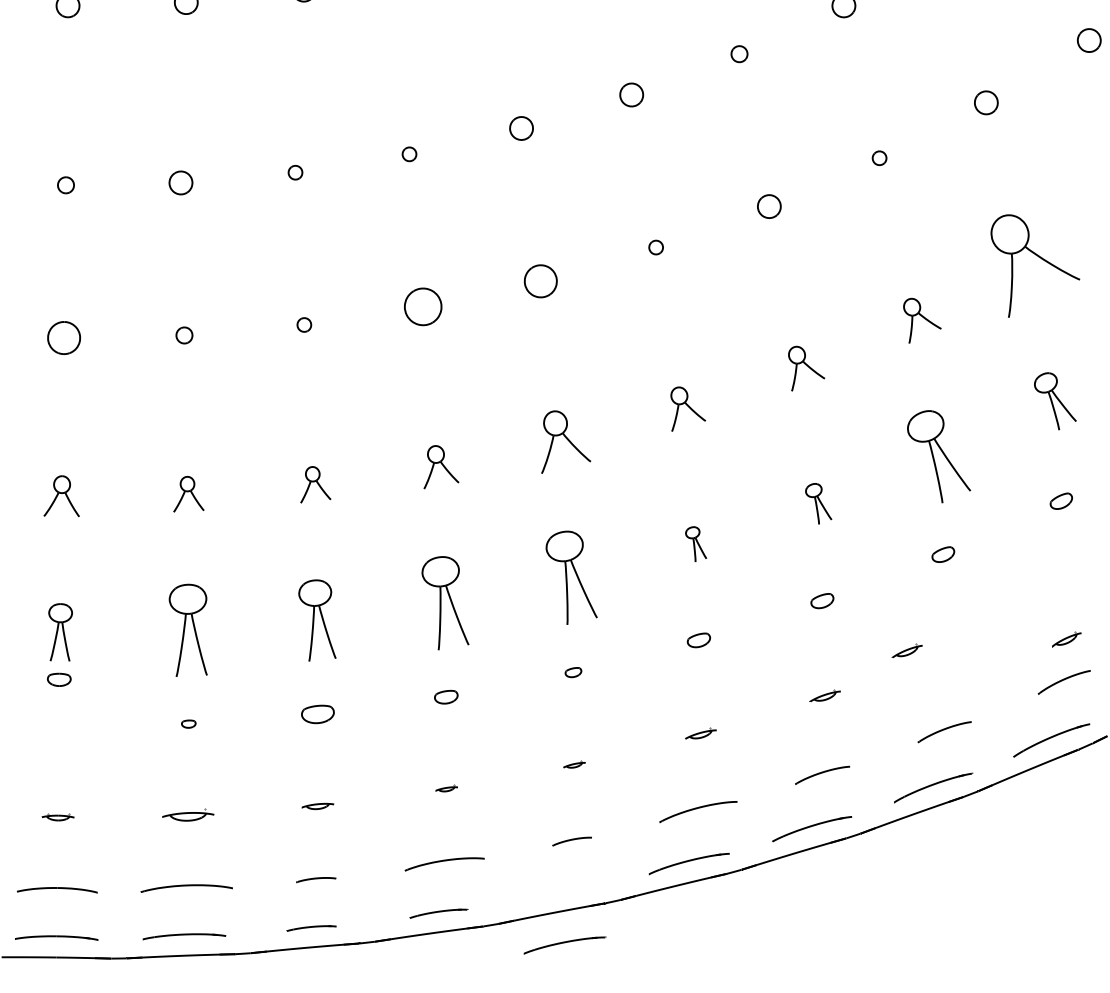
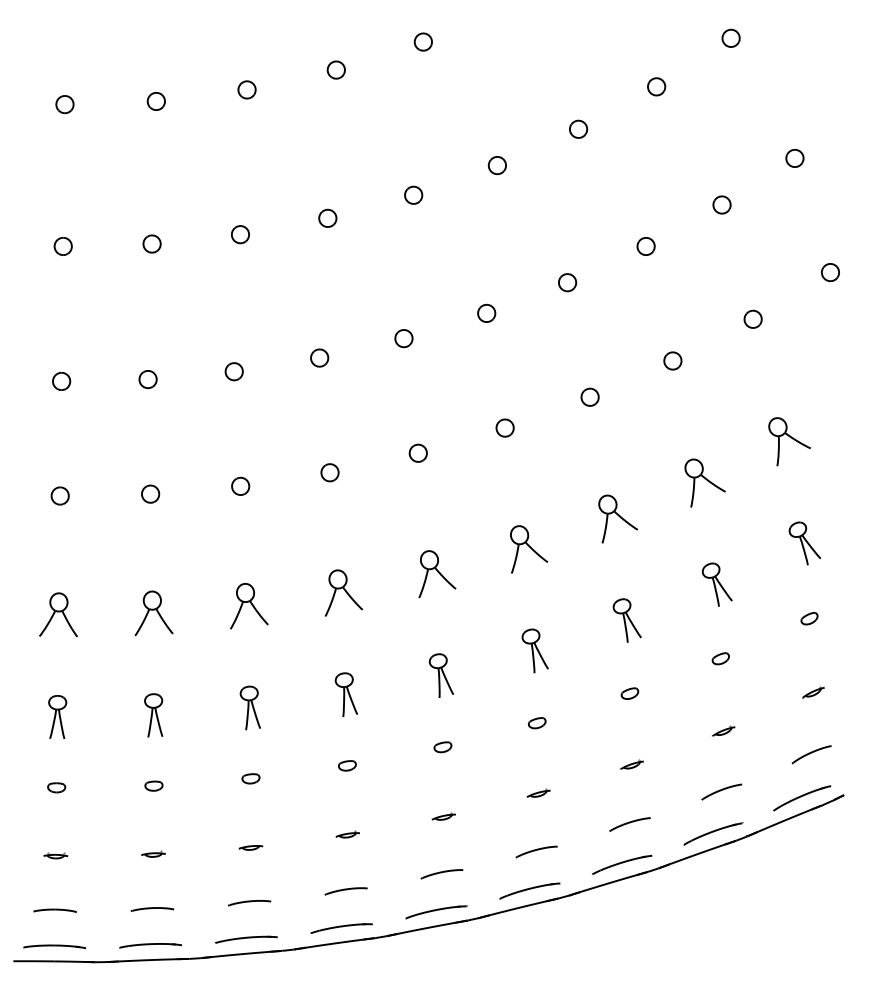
part: (739, 53) -> (567, 282), size x1.43
part: (409, 153) -> (319, 357), size x1.67
part: (879, 157) -> (672, 360), size x1.67
part: (294, 172) -> (233, 371), size x1.67
part: (65, 184) -> (61, 380), size x1.43
part: (655, 246) -> (504, 427), size x1.67
part: (1034, 265) -> (789, 441), size x0.62
part: (539, 280) -> (417, 452), size x0.71
part: (422, 306) -> (329, 472), size x0.62
part: (921, 320) -> (704, 482), size x1.43
part: (303, 324) -> (240, 485), size x1.67
part: (184, 334) -> (150, 493), size x1.43
part: (63, 337) -> (59, 495), size x0.71
part: (805, 367) -> (617, 518), size x1.43
part: (688, 409) -> (529, 549), size x1.43
part: (937, 455) -> (716, 584), size x0.62
part: (441, 466) -> (343, 592), size x1.43
part: (315, 485) -> (249, 606), size x1.67
part: (188, 494) -> (153, 613), size x1.67
part: (61, 495) -> (58, 614), size x1.43
part: (817, 503) -> (626, 620), size x1.43
part: (695, 543) -> (534, 650), size x1.67
part: (571, 576) -> (441, 675), size x0.62
part: (443, 602) -> (345, 694), size x0.62
part: (315, 619) -> (249, 707), size x0.71
part: (188, 630) -> (153, 715), size x0.62
part: (1066, 639) -> (813, 692), moved
part: (906, 650) -> (723, 730), moved
part: (572, 672) -> (442, 747), size x1.43
part: (59, 679) -> (56, 787), moved
part: (317, 714) -> (250, 778), size x0.71
part: (188, 723) -> (153, 785), size x1.67
part: (574, 764) -> (443, 816), size x1.43
part: (446, 788) -> (347, 834), size x1.43
part: (697, 811) -> (536, 851), size x0.71
part: (188, 813) -> (153, 853), size x0.62
part: (571, 841) -> (441, 874), size x1.43
part: (443, 864) -> (345, 891), size x0.71
part: (315, 880) -> (249, 903), size x1.43
part: (186, 888) -> (152, 909), size x0.62
part: (56, 889) -> (54, 910), size x0.71
part: (438, 913) -> (341, 928), size x1.43
part: (310, 928) -> (245, 939), size x1.67
part: (564, 945) -> (436, 912), moved

